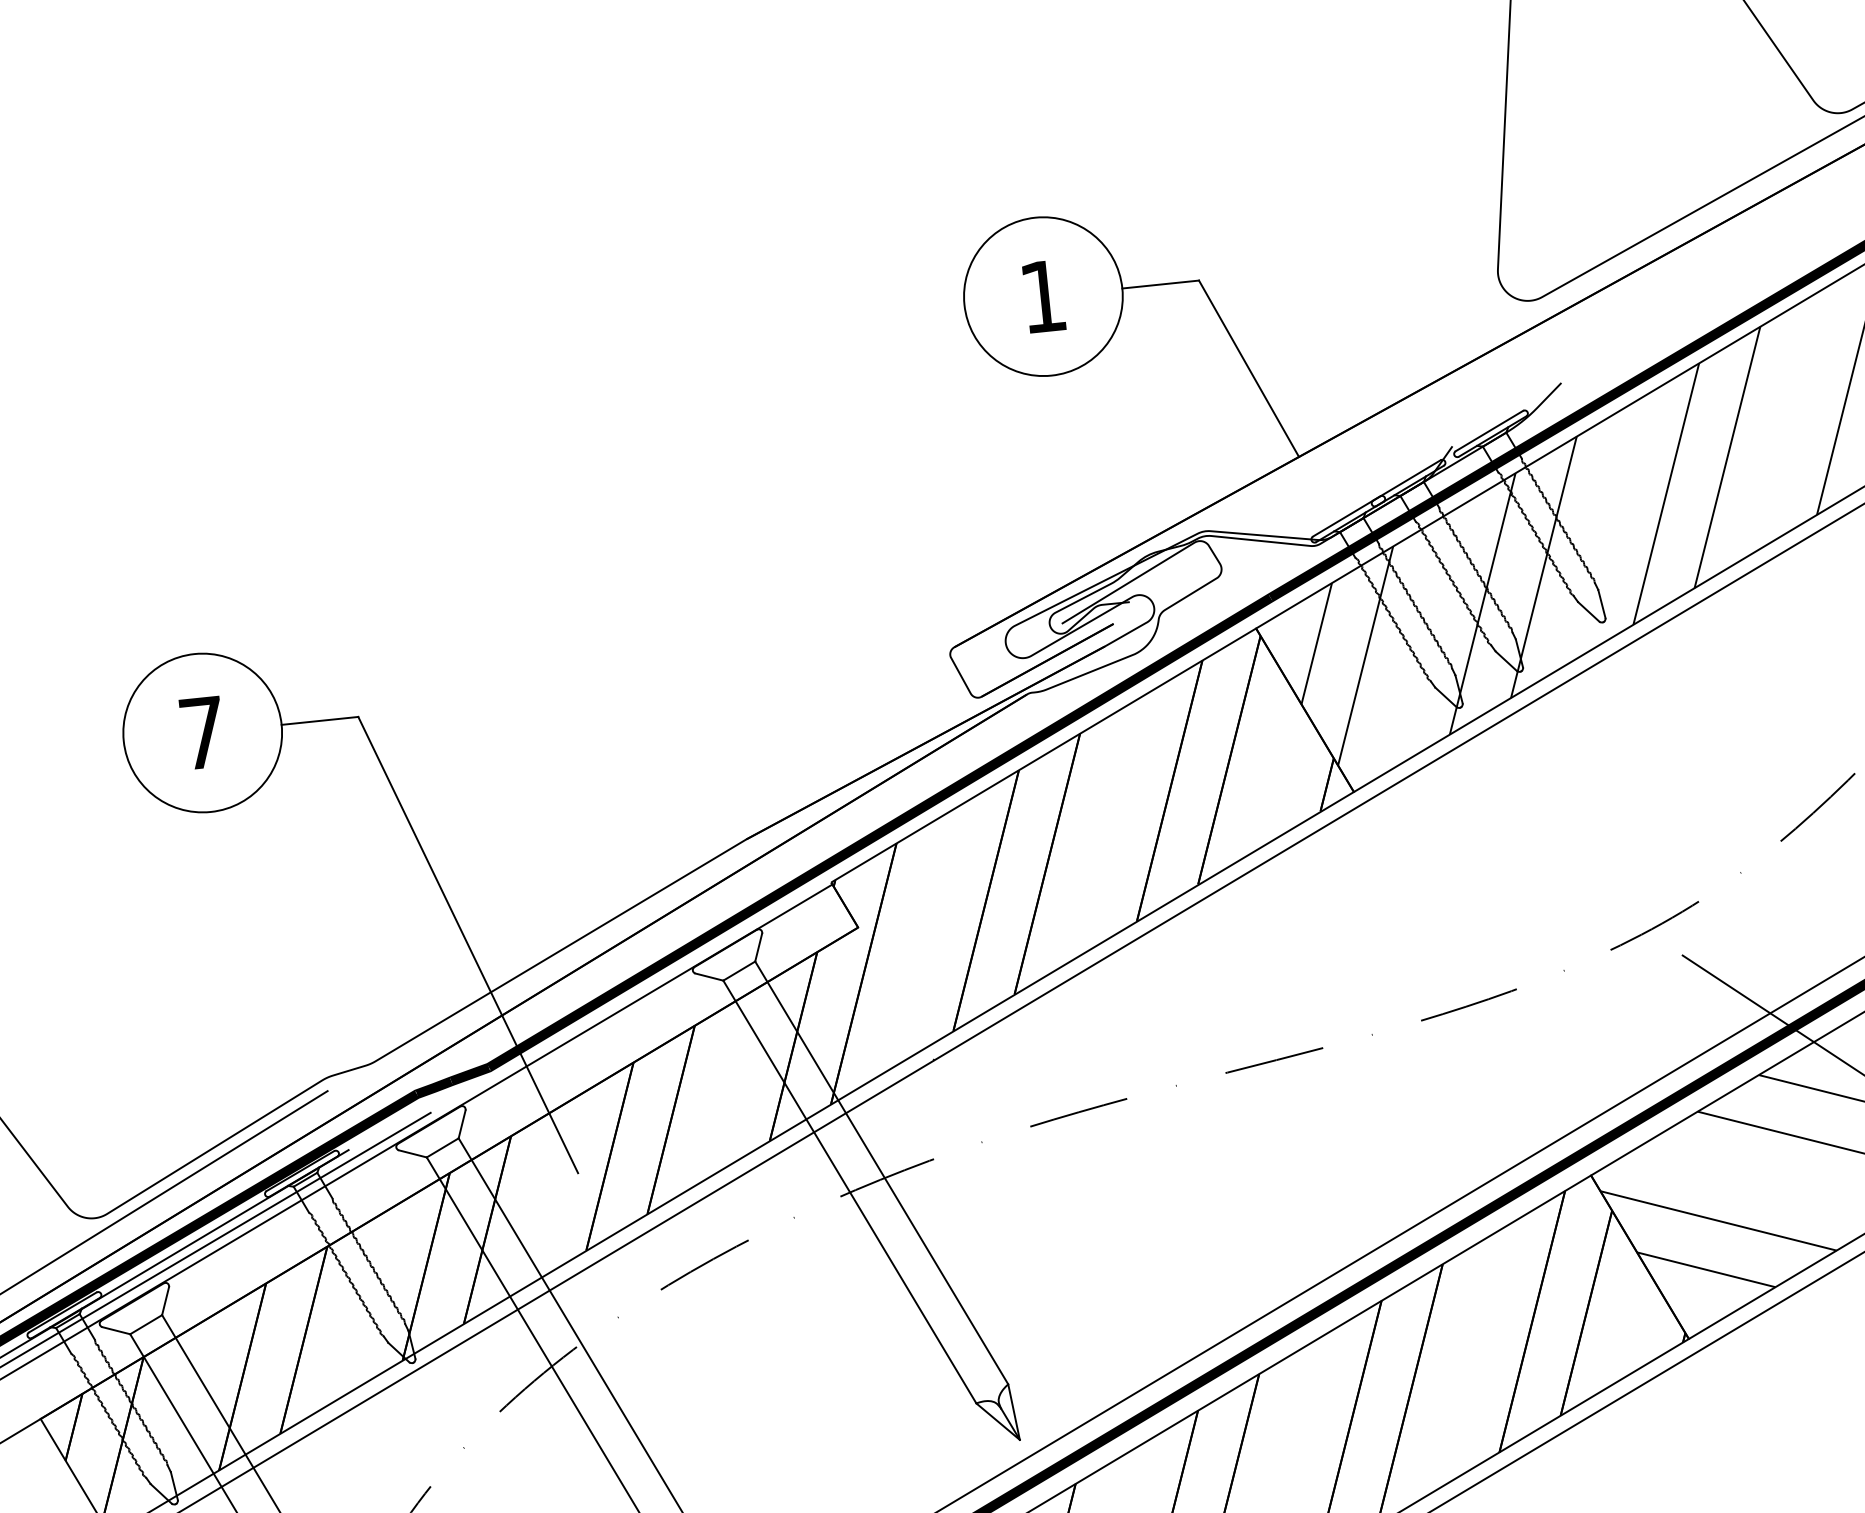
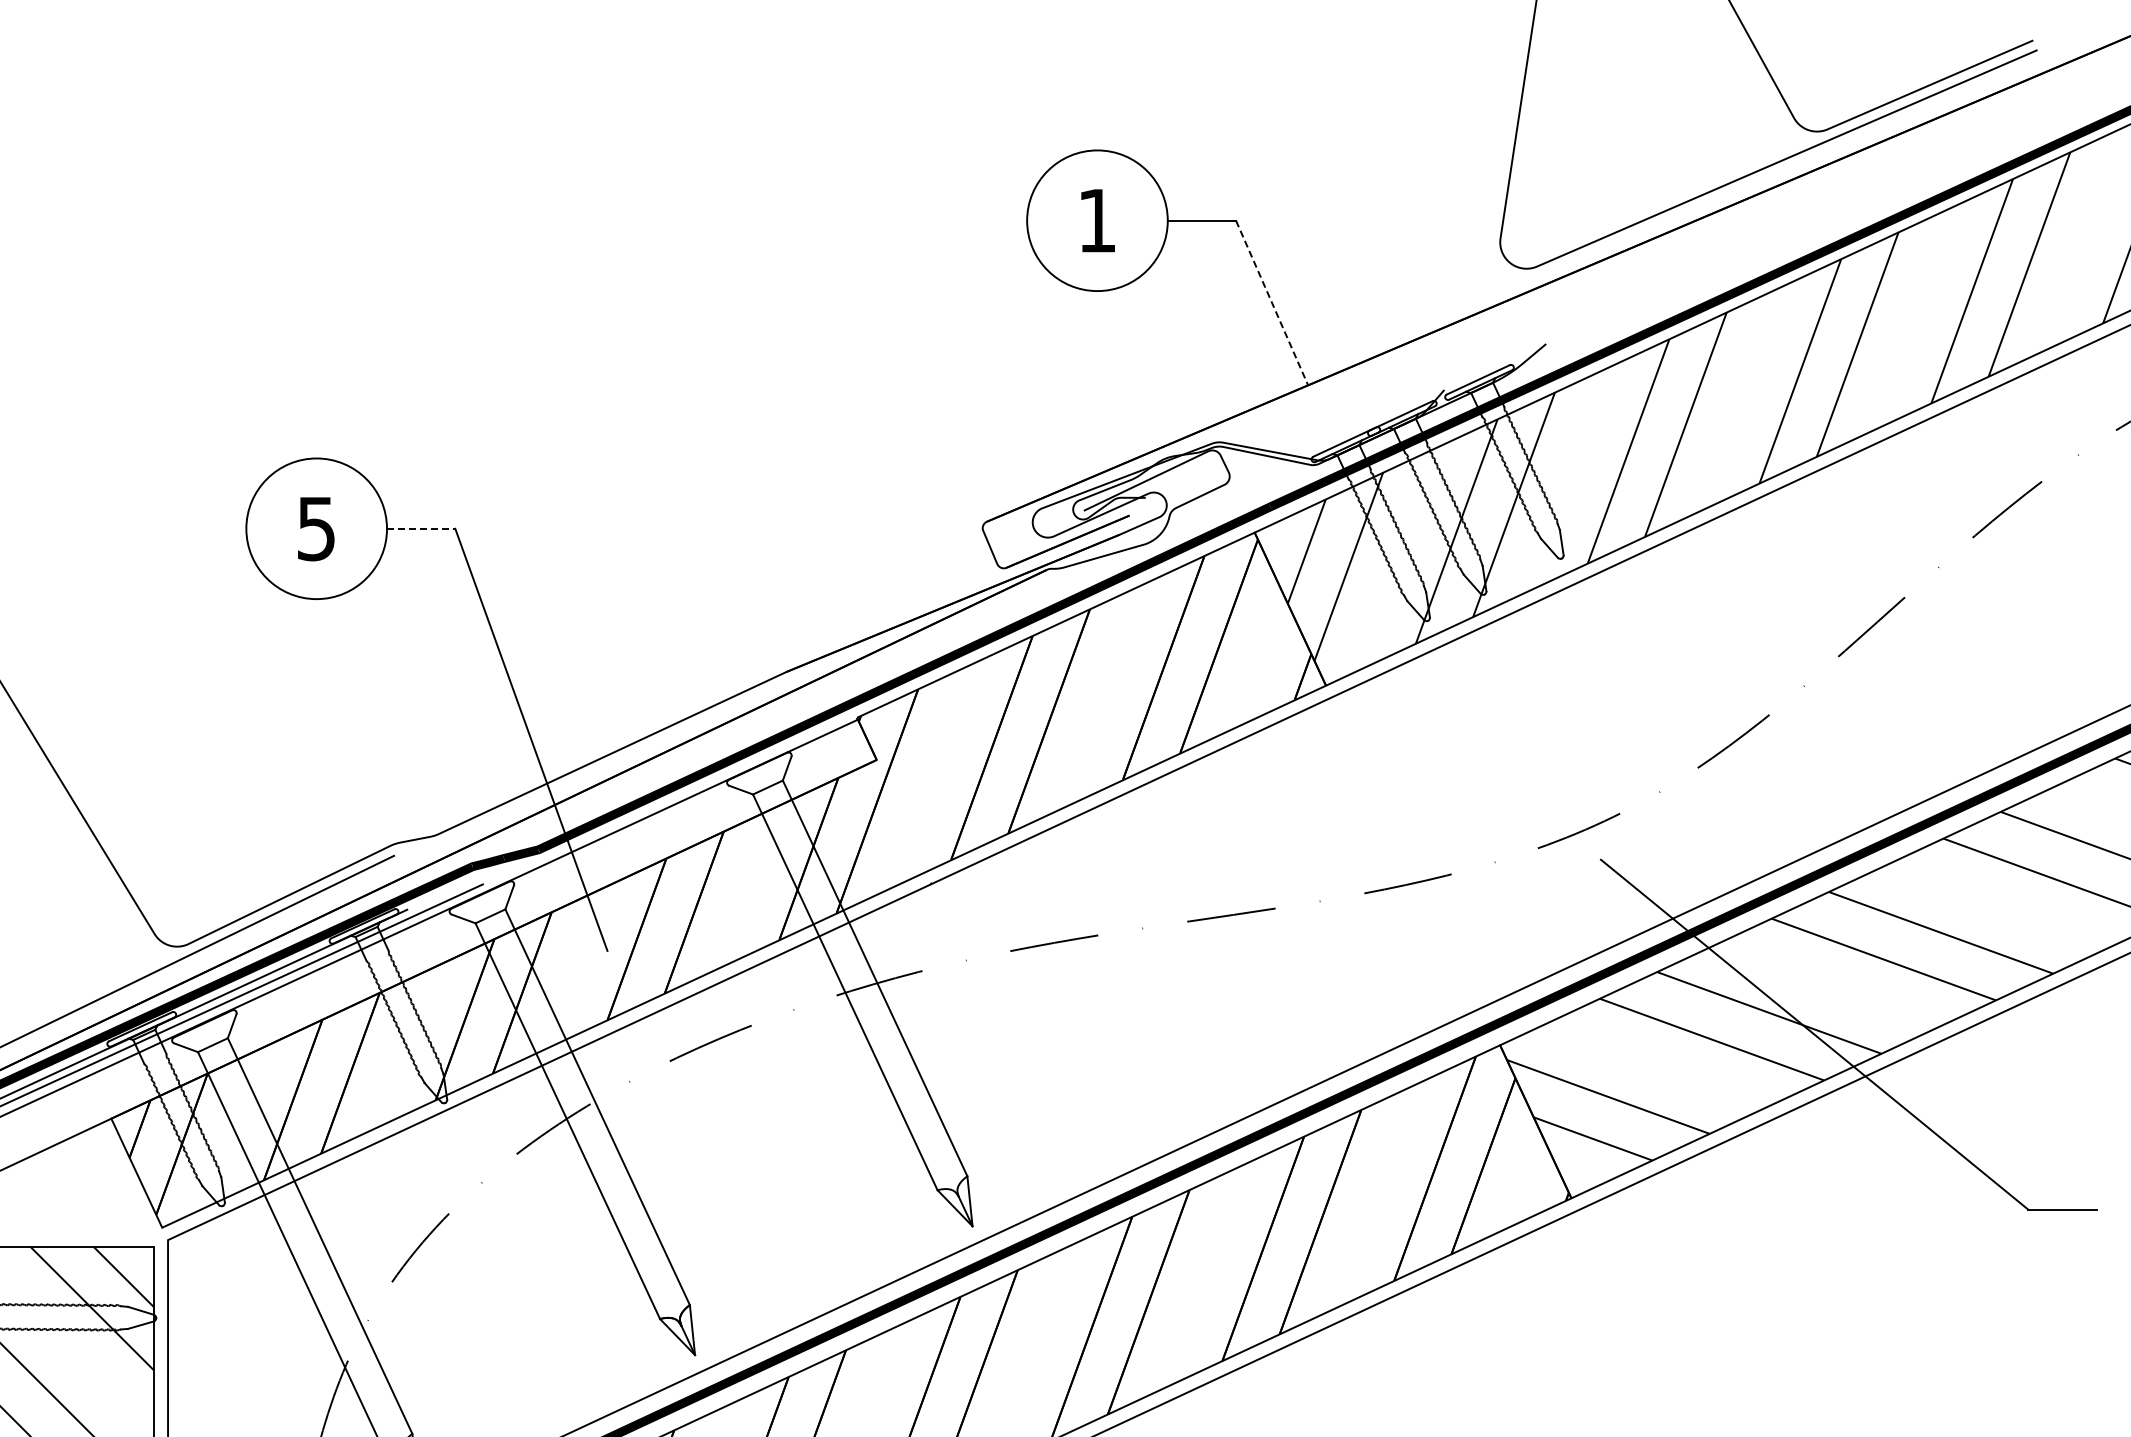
line: (1249, 369) -> (1272, 303), solid -> dashed
line: (320, 720) -> (421, 528), solid -> dashed
text: (202, 733) -> (316, 529), 7 -> 5

